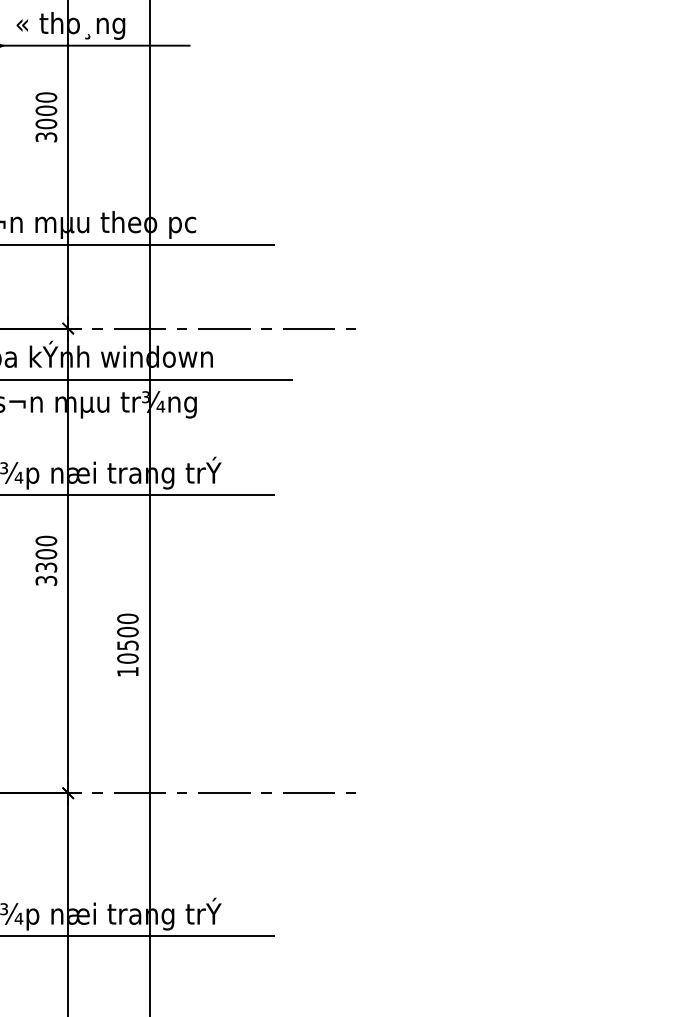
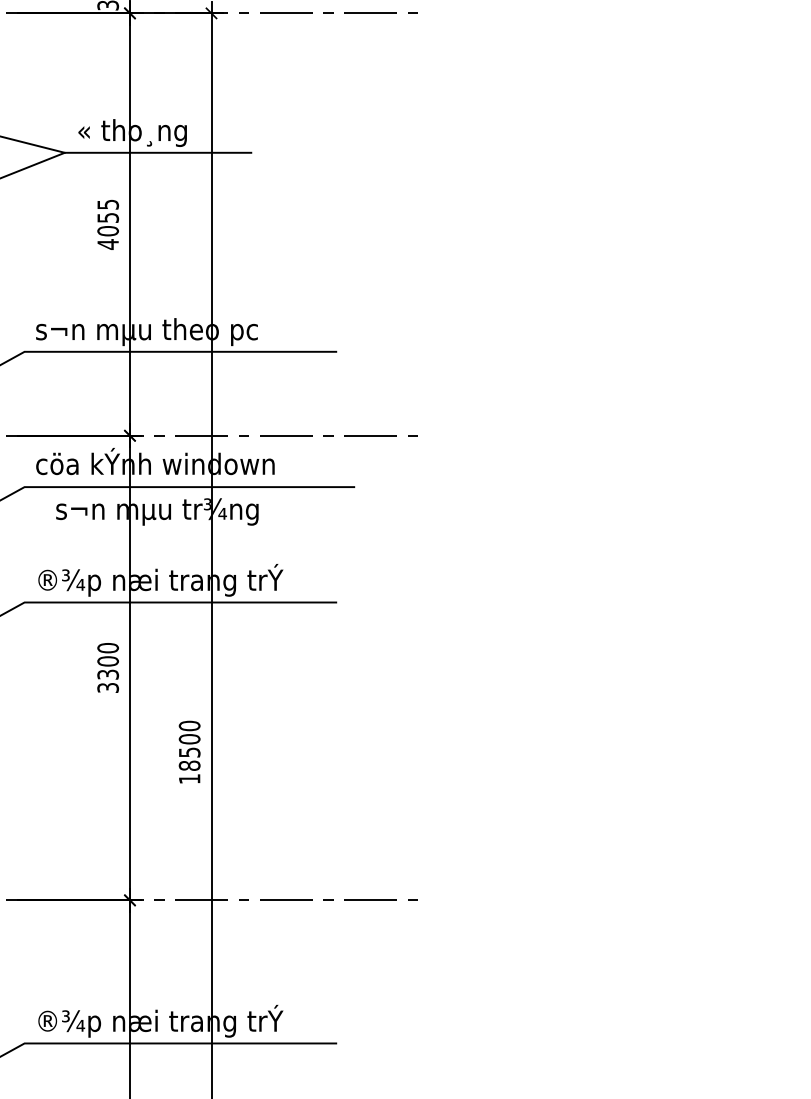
text: (46, 117) -> (108, 224), 3000 -> 4055
text: (127, 658) -> (189, 765), 10500 -> 18500

